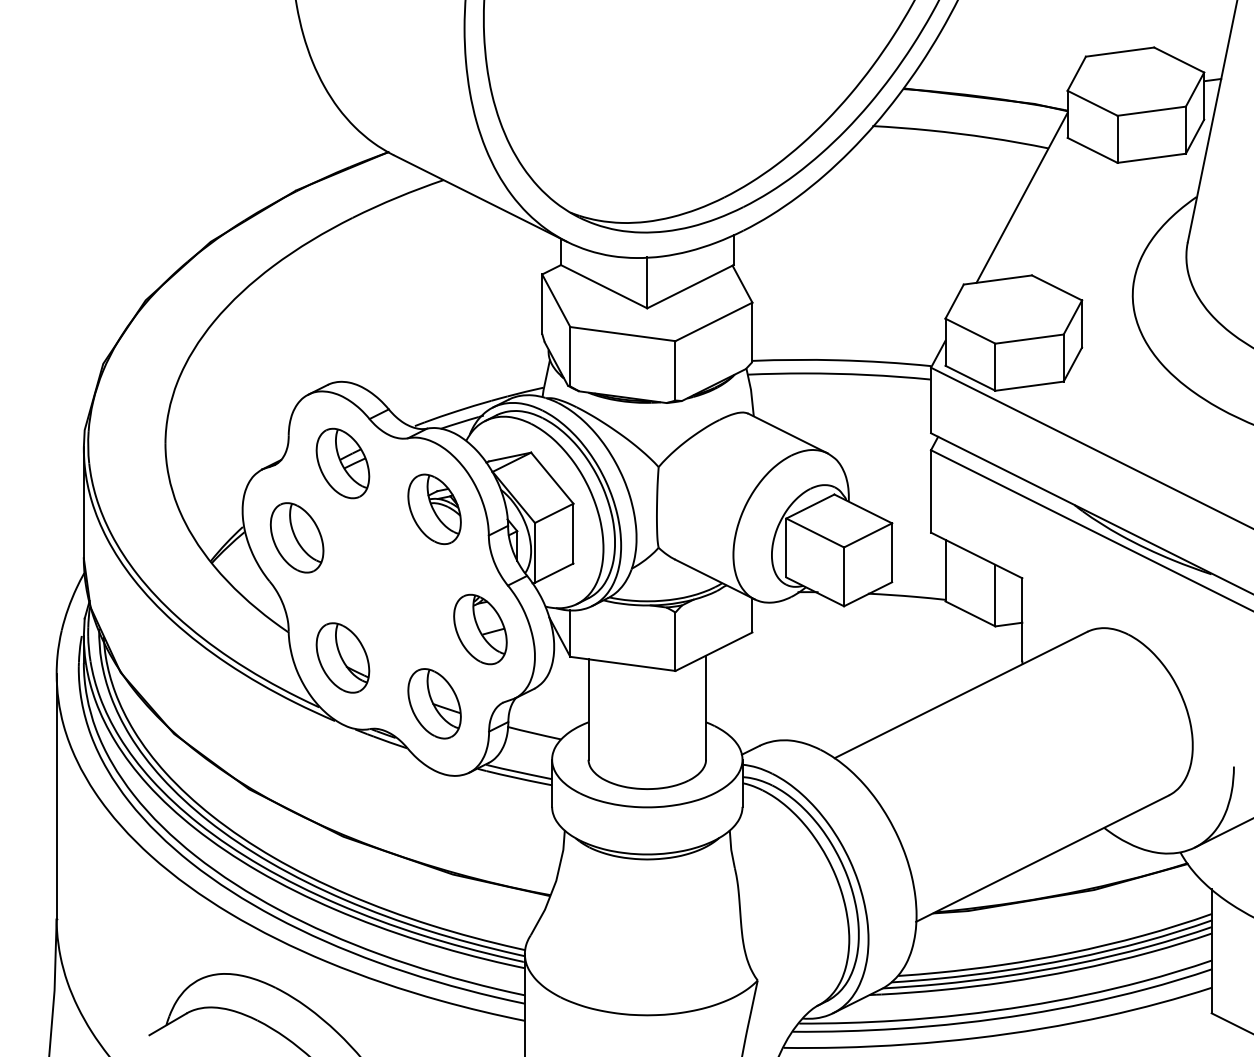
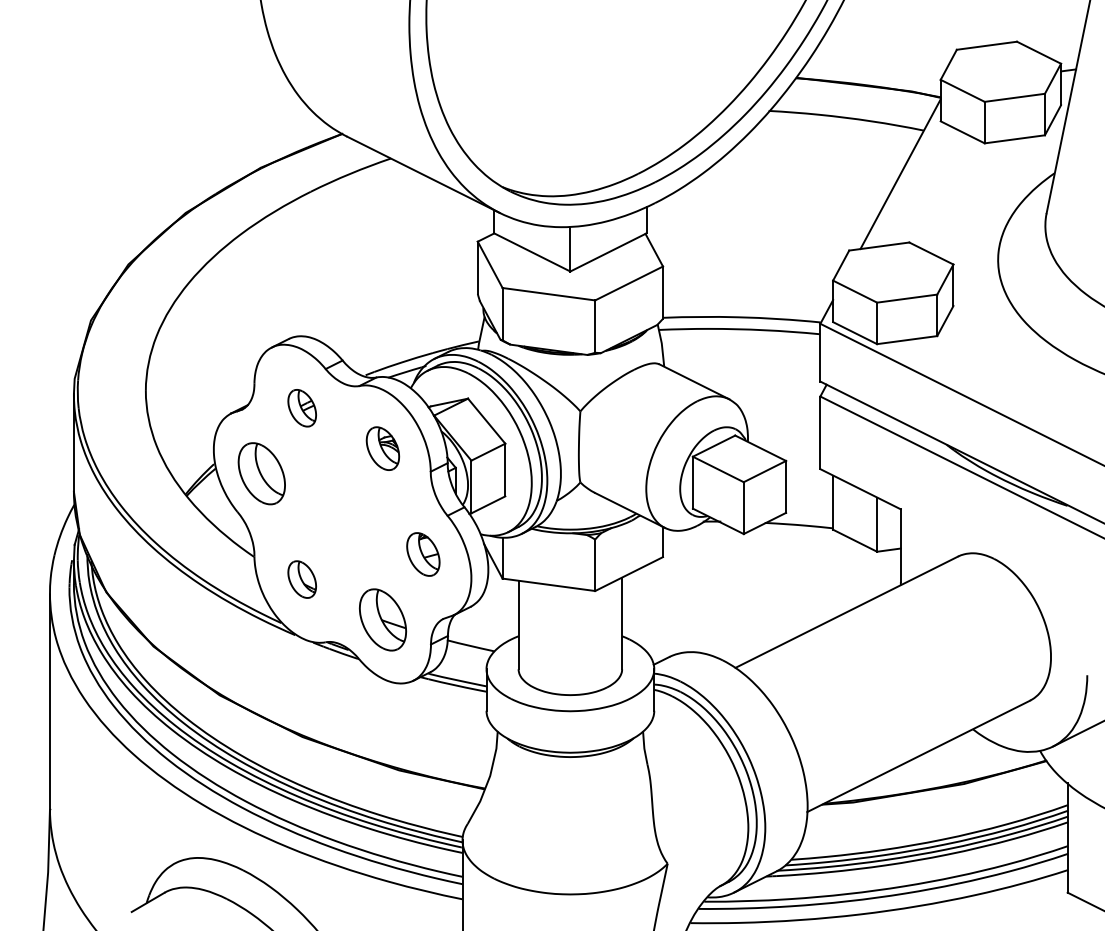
part: (342, 463) -> (301, 408), size x0.6
part: (434, 509) -> (382, 448), size x0.7
part: (480, 629) -> (423, 554), size x0.7
part: (342, 657) -> (301, 579), size x0.6

